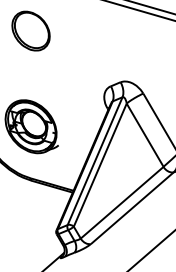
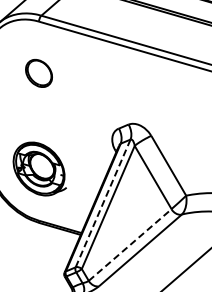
part: (30, 31) -> (38, 73), size x0.7
line: (95, 161) -> (103, 203), solid -> dashed
line: (122, 203) -> (130, 245), solid -> dashed

